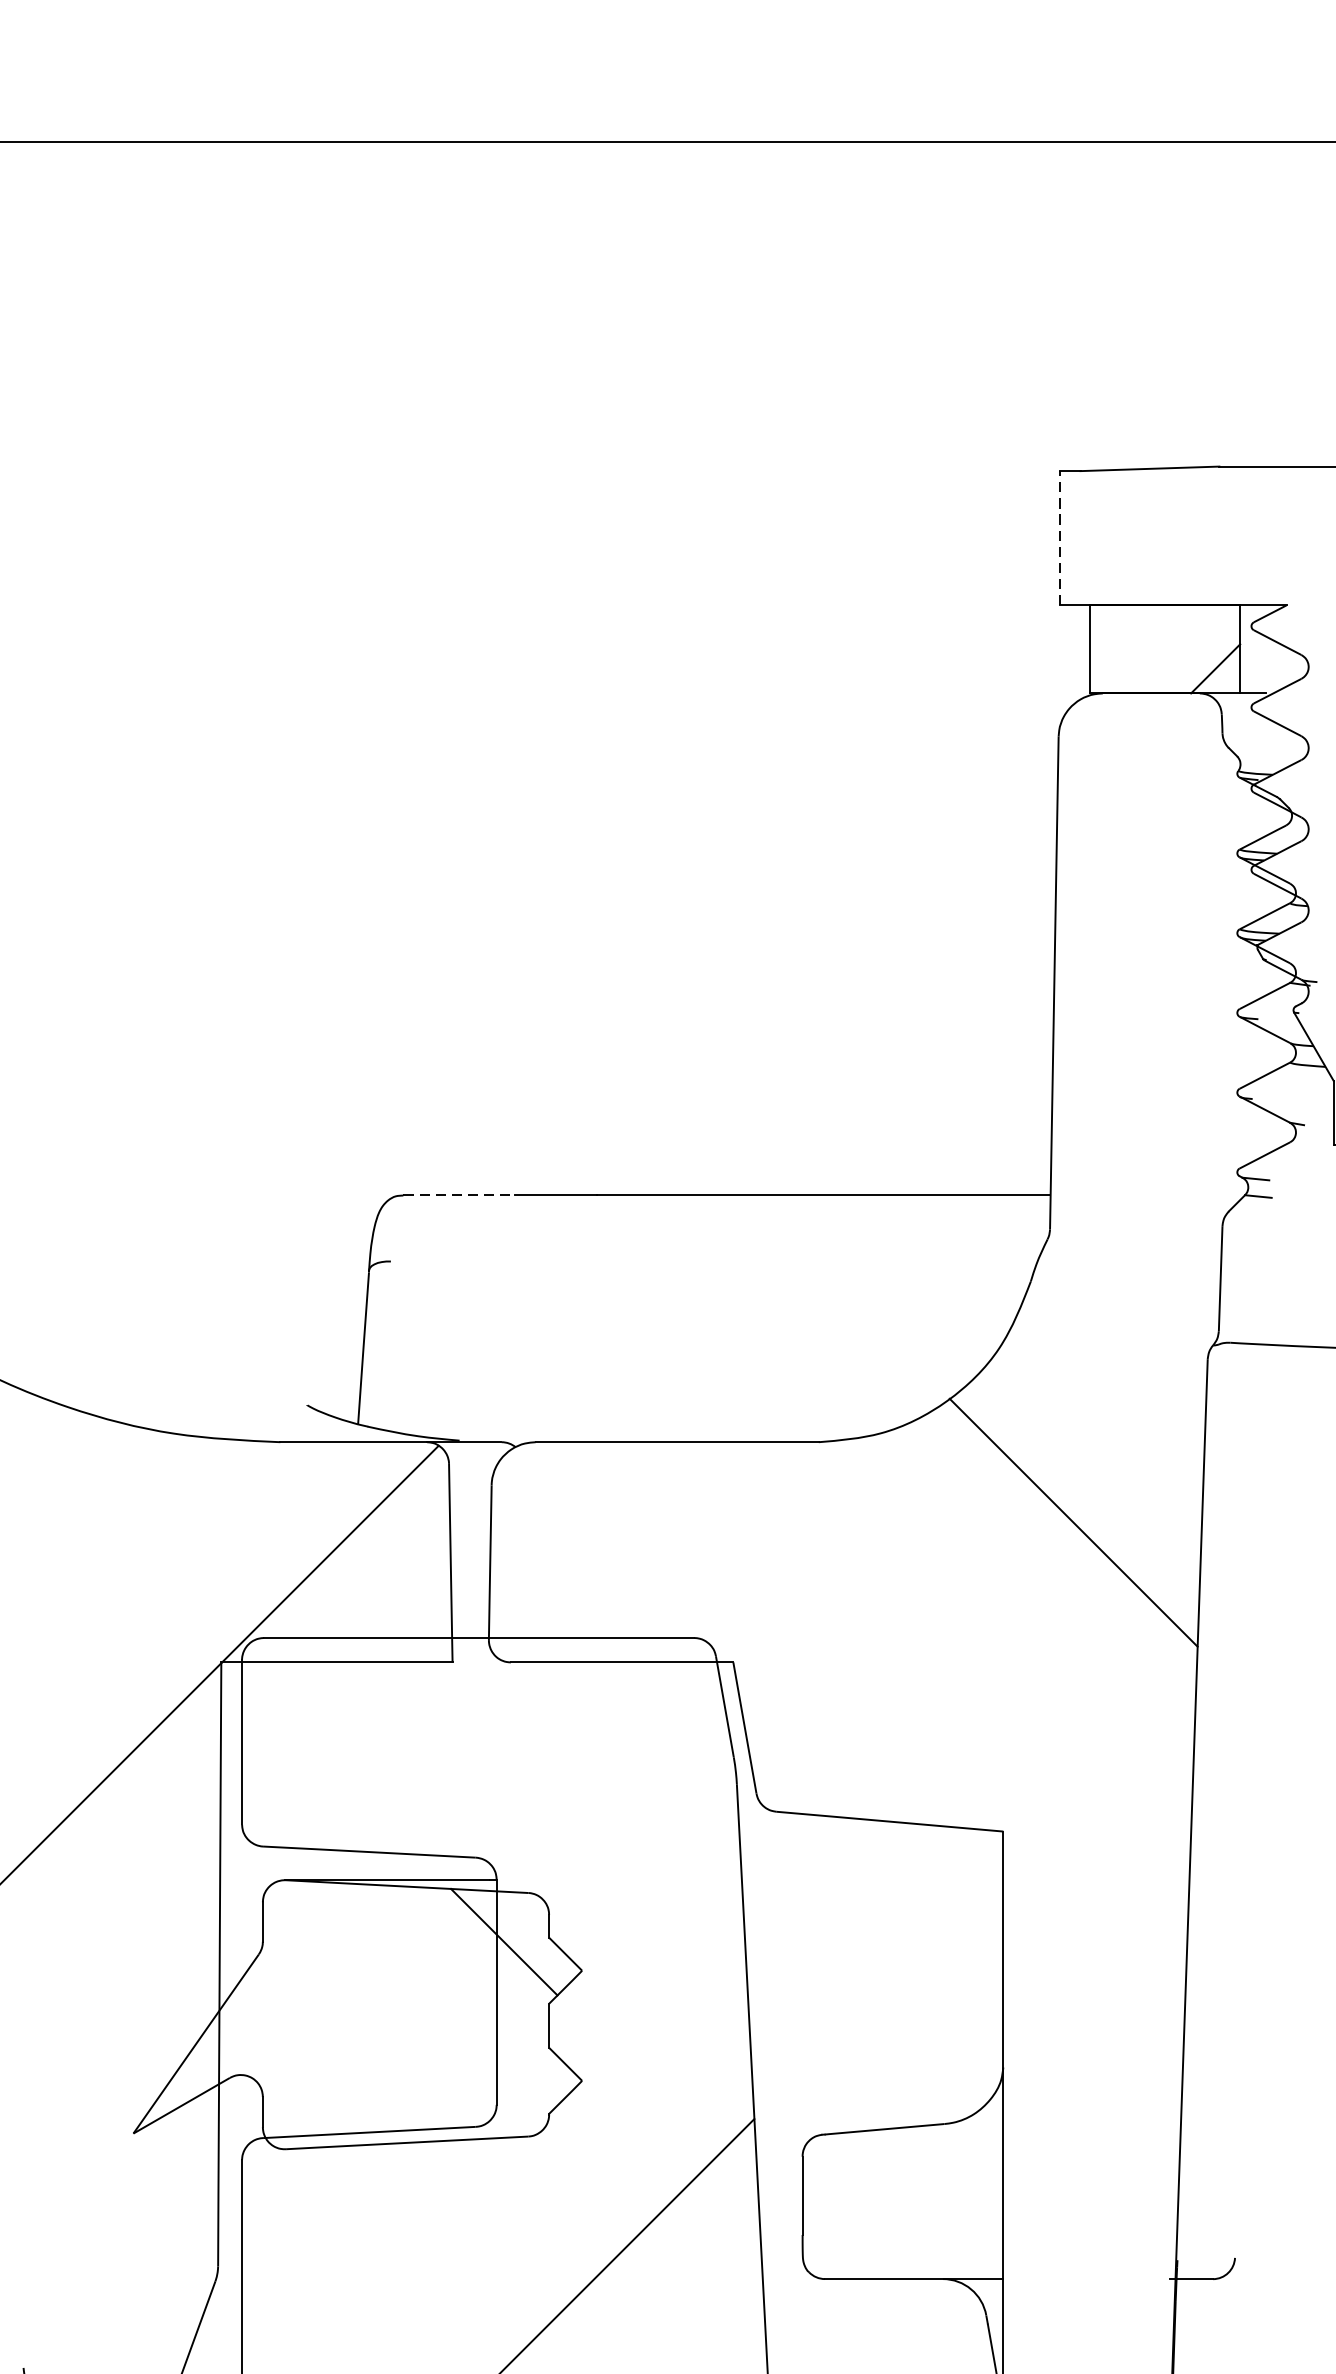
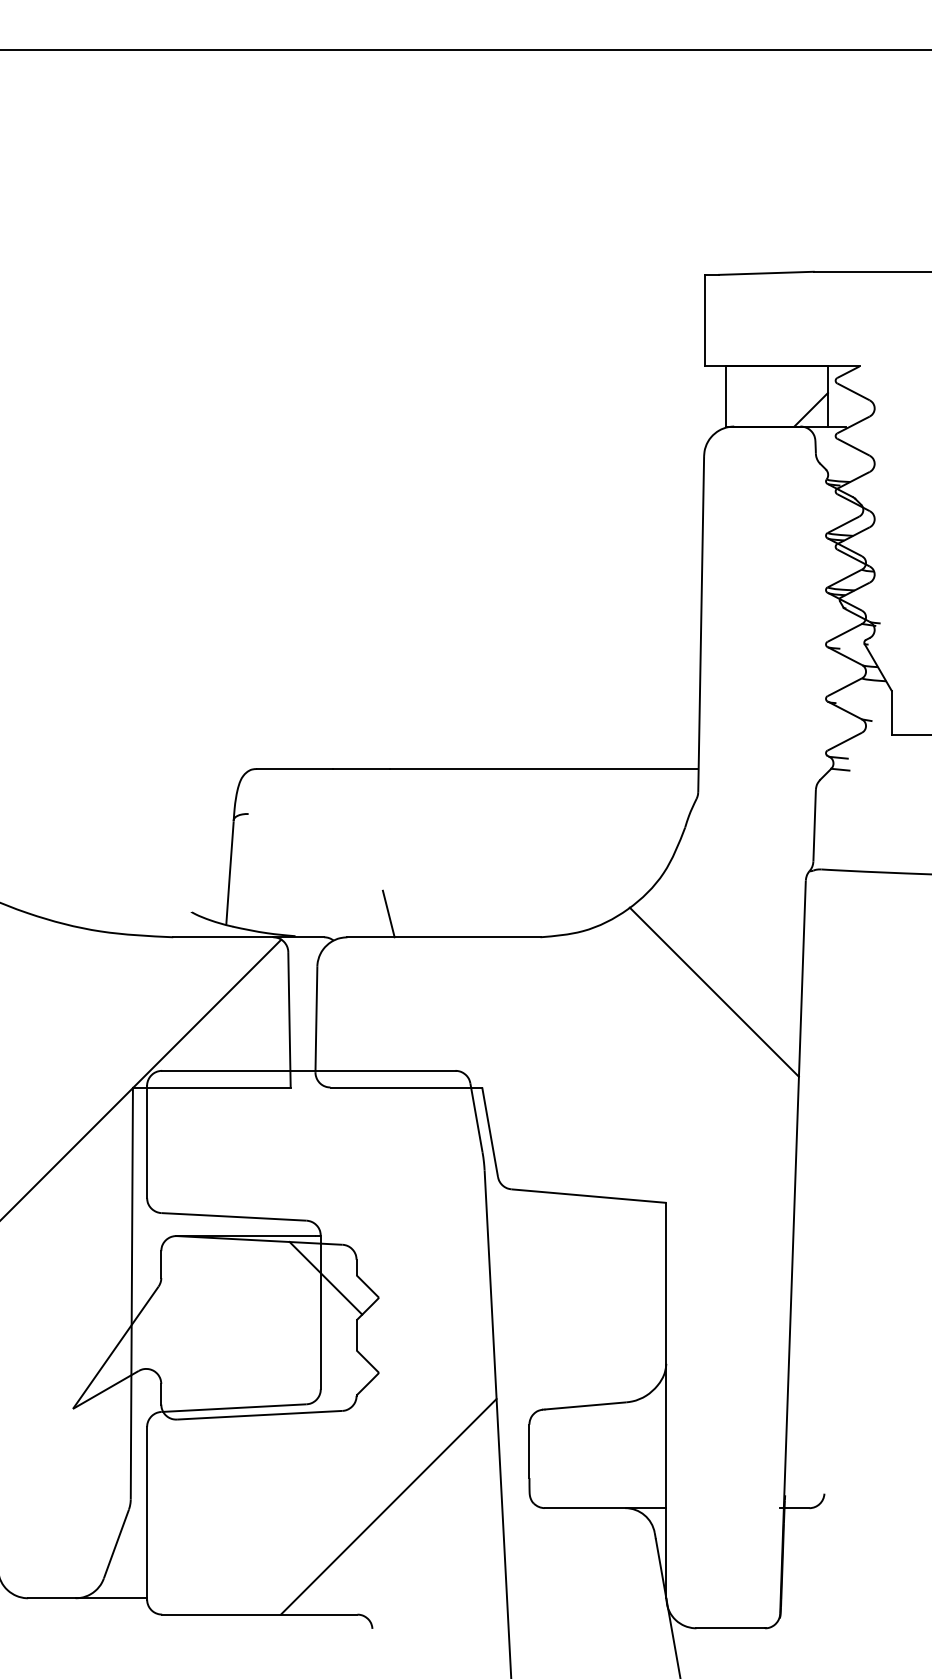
line: (1060, 538) -> (705, 320), dashed -> solid
line: (459, 1194) -> (295, 768), dashed -> solid
line: (595, 1407) -> (388, 913), added

